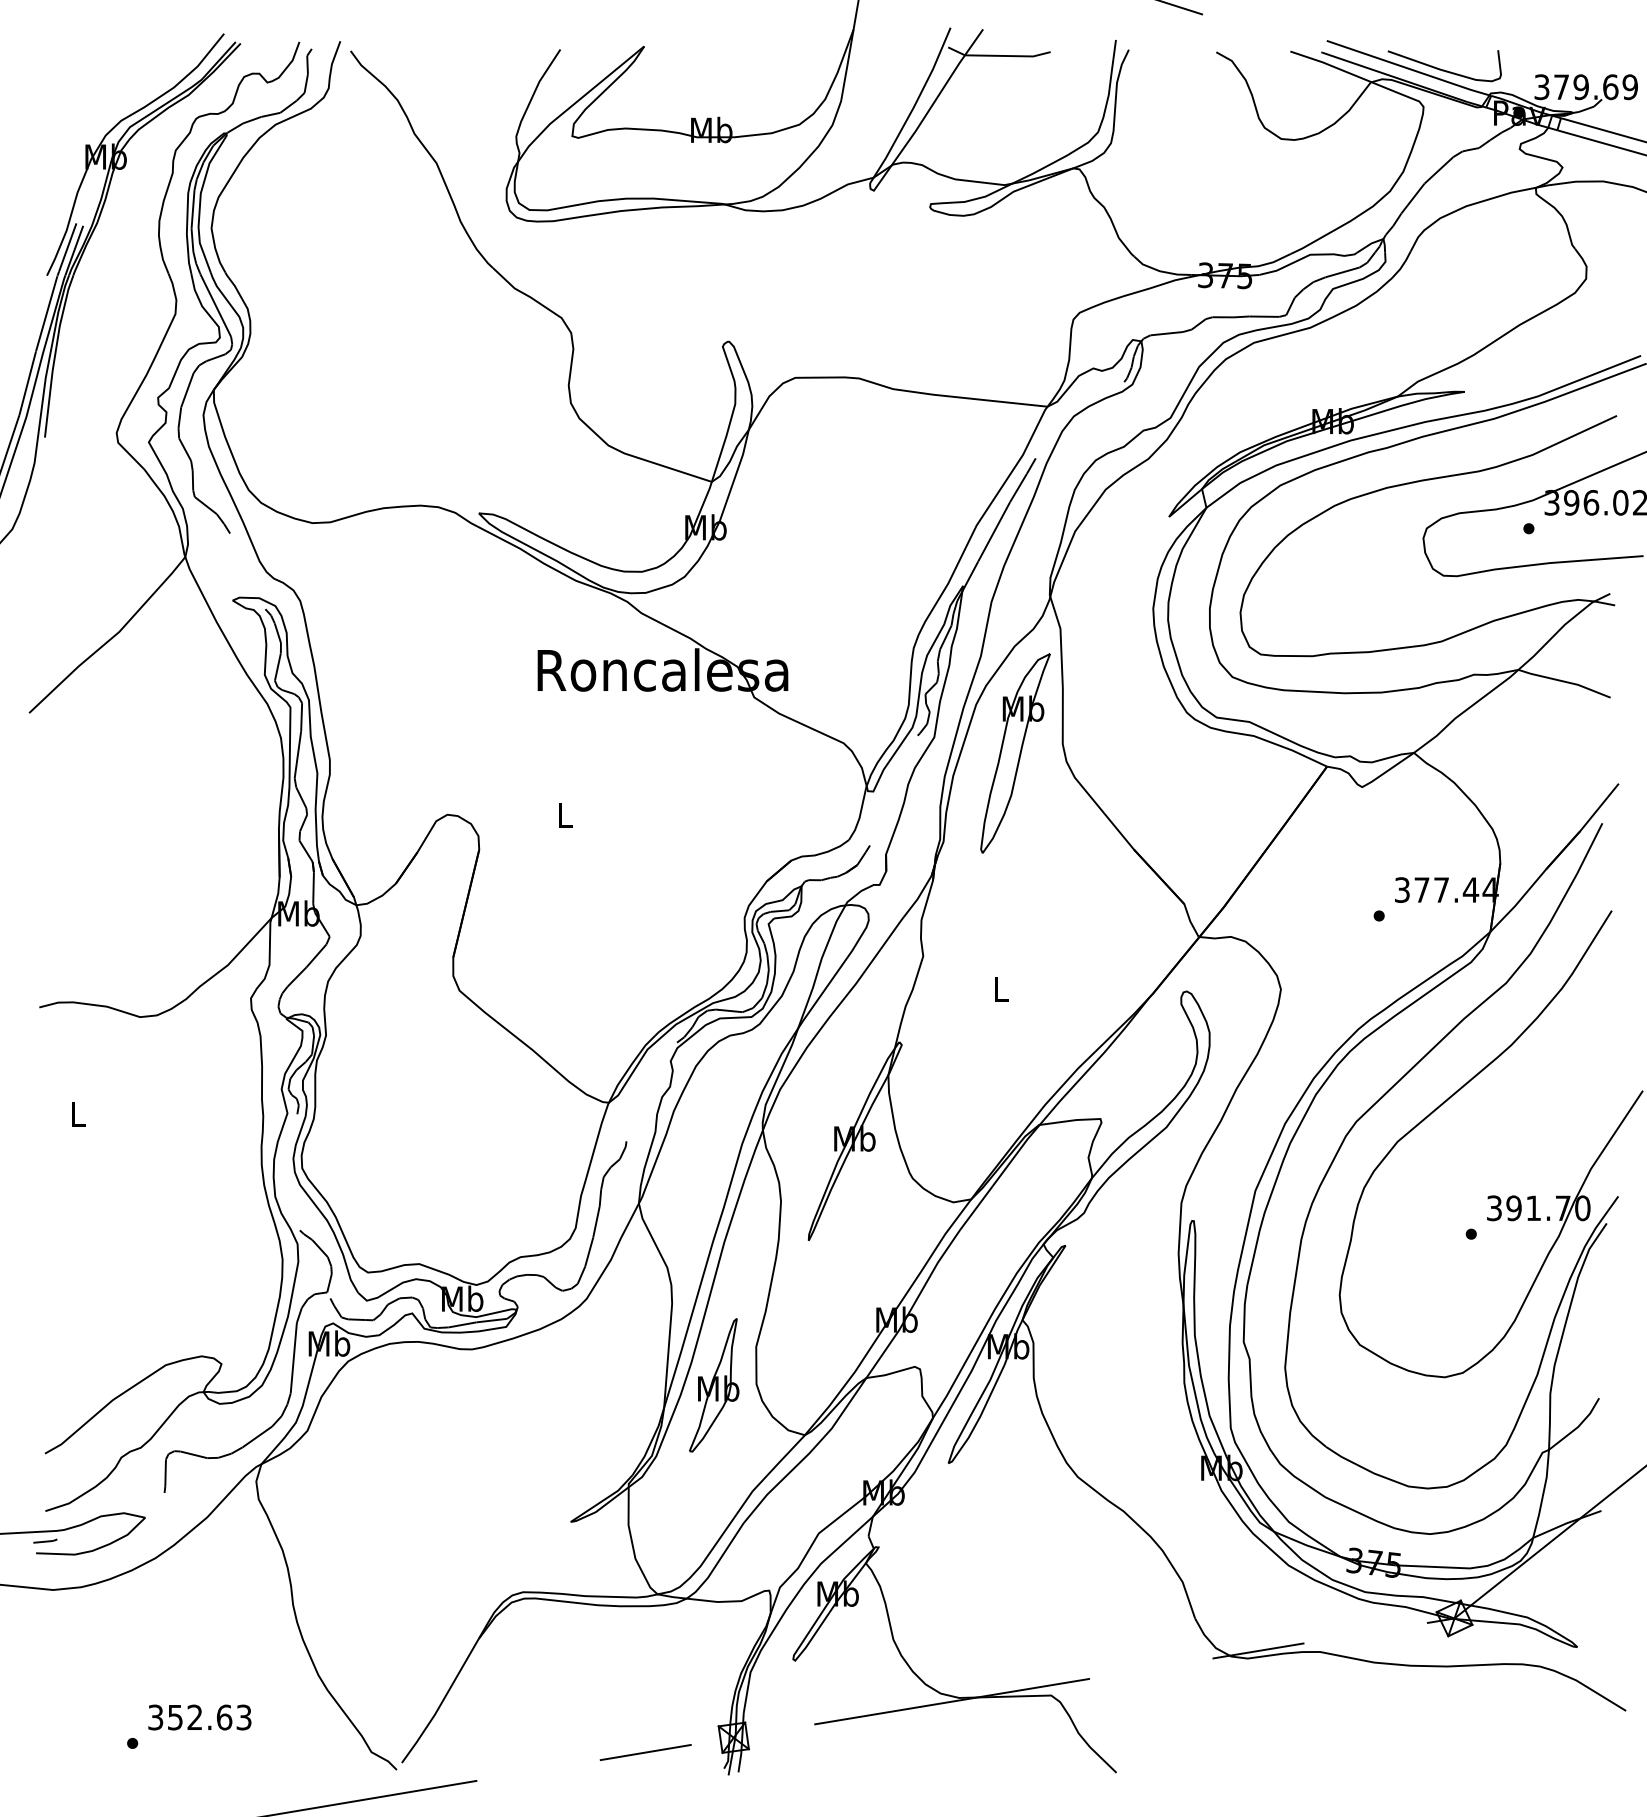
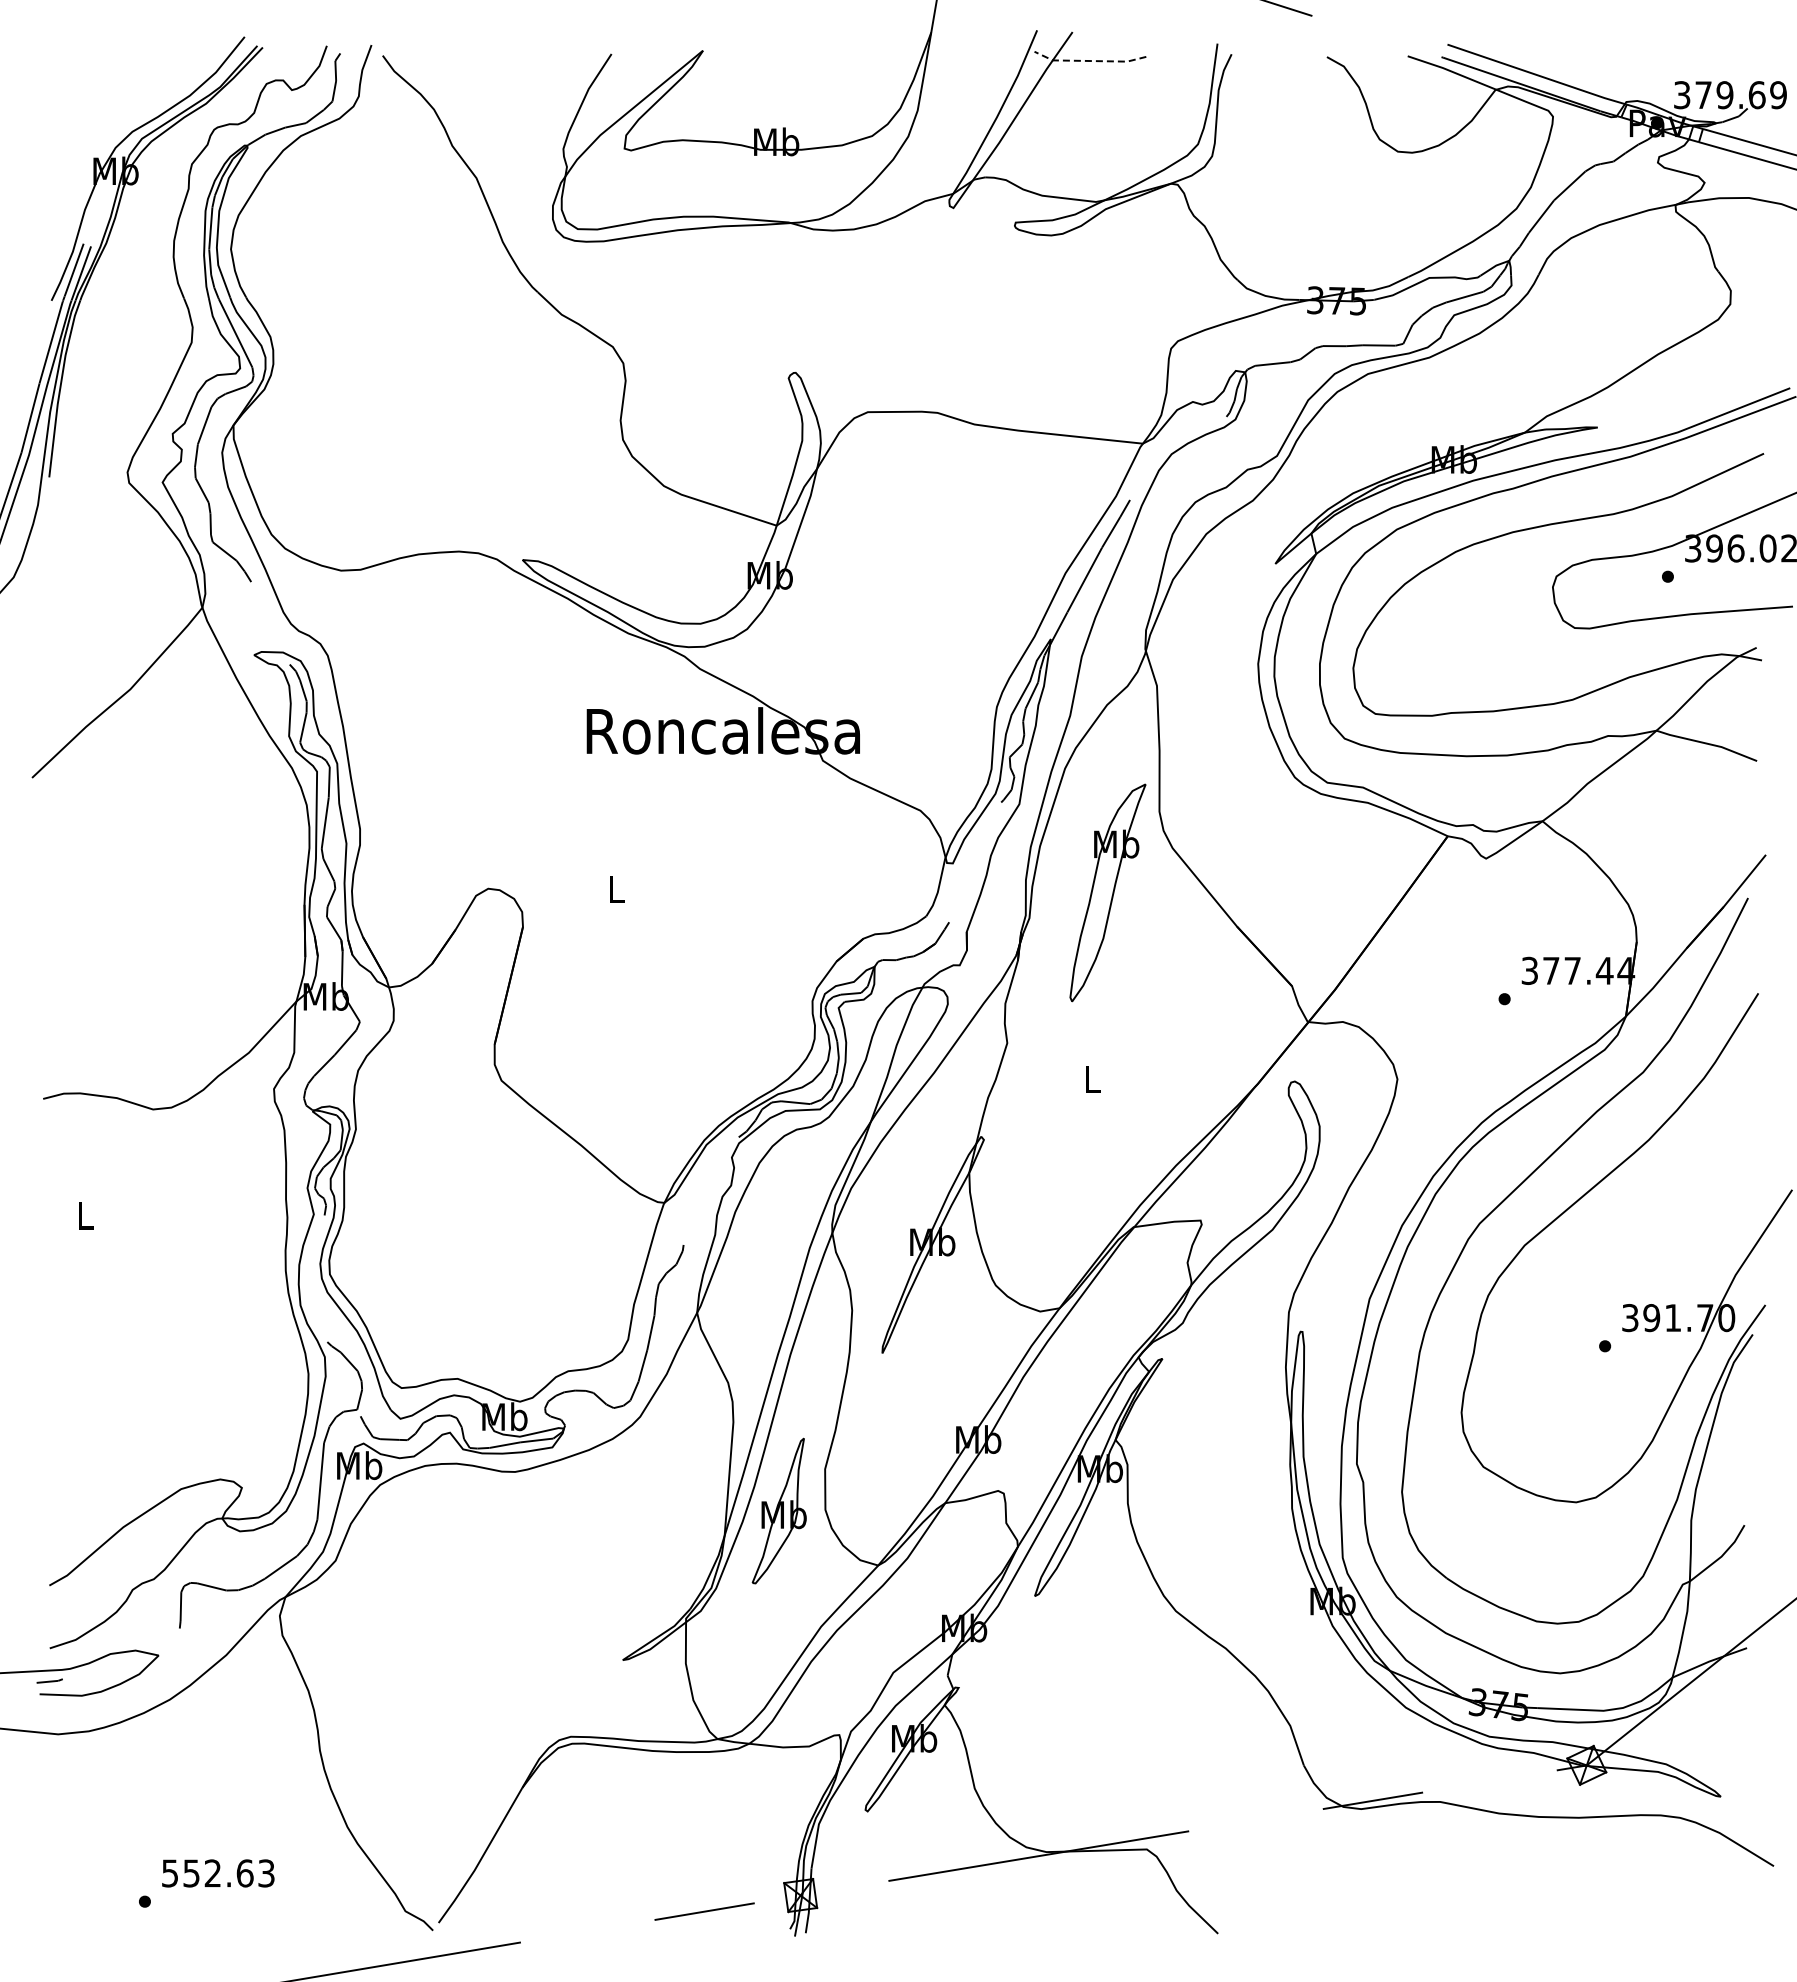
line: (998, 56) -> (1089, 61), solid -> dashed
curve: (1442, 69) -> (1573, 75), removed
part: (1015, 753) -> (1107, 892), moved
text: (156, 1716) -> (170, 1872), 352.63 -> 552.63

